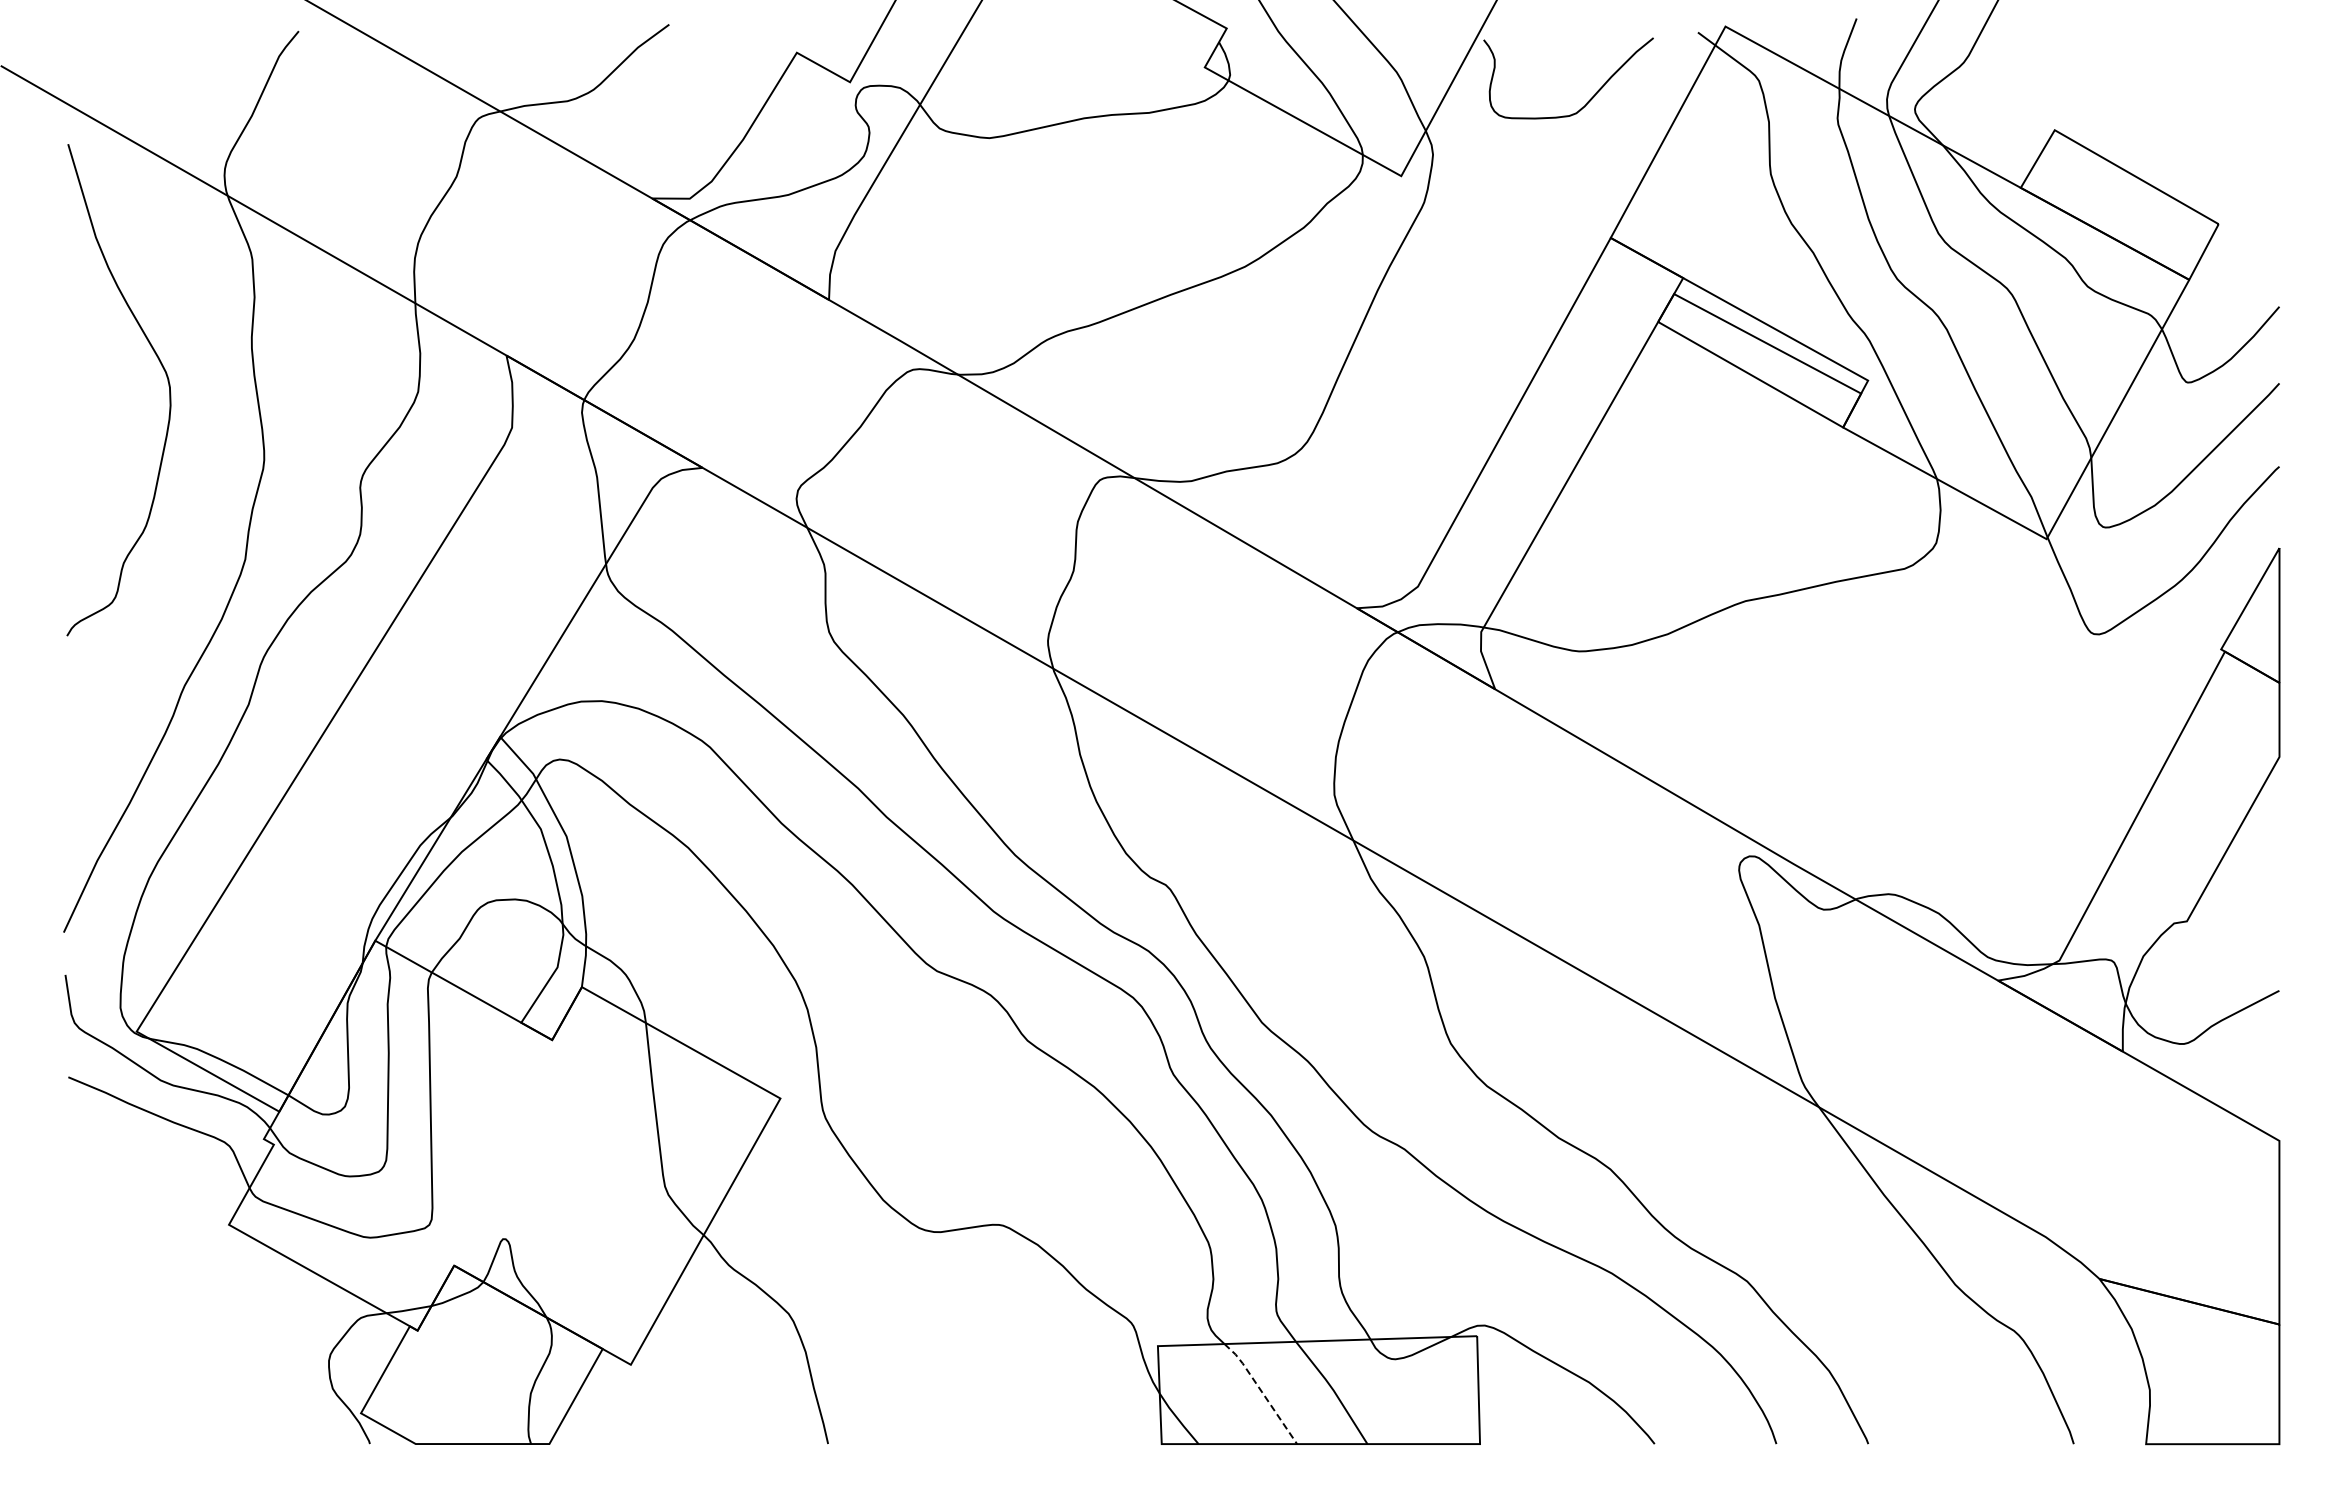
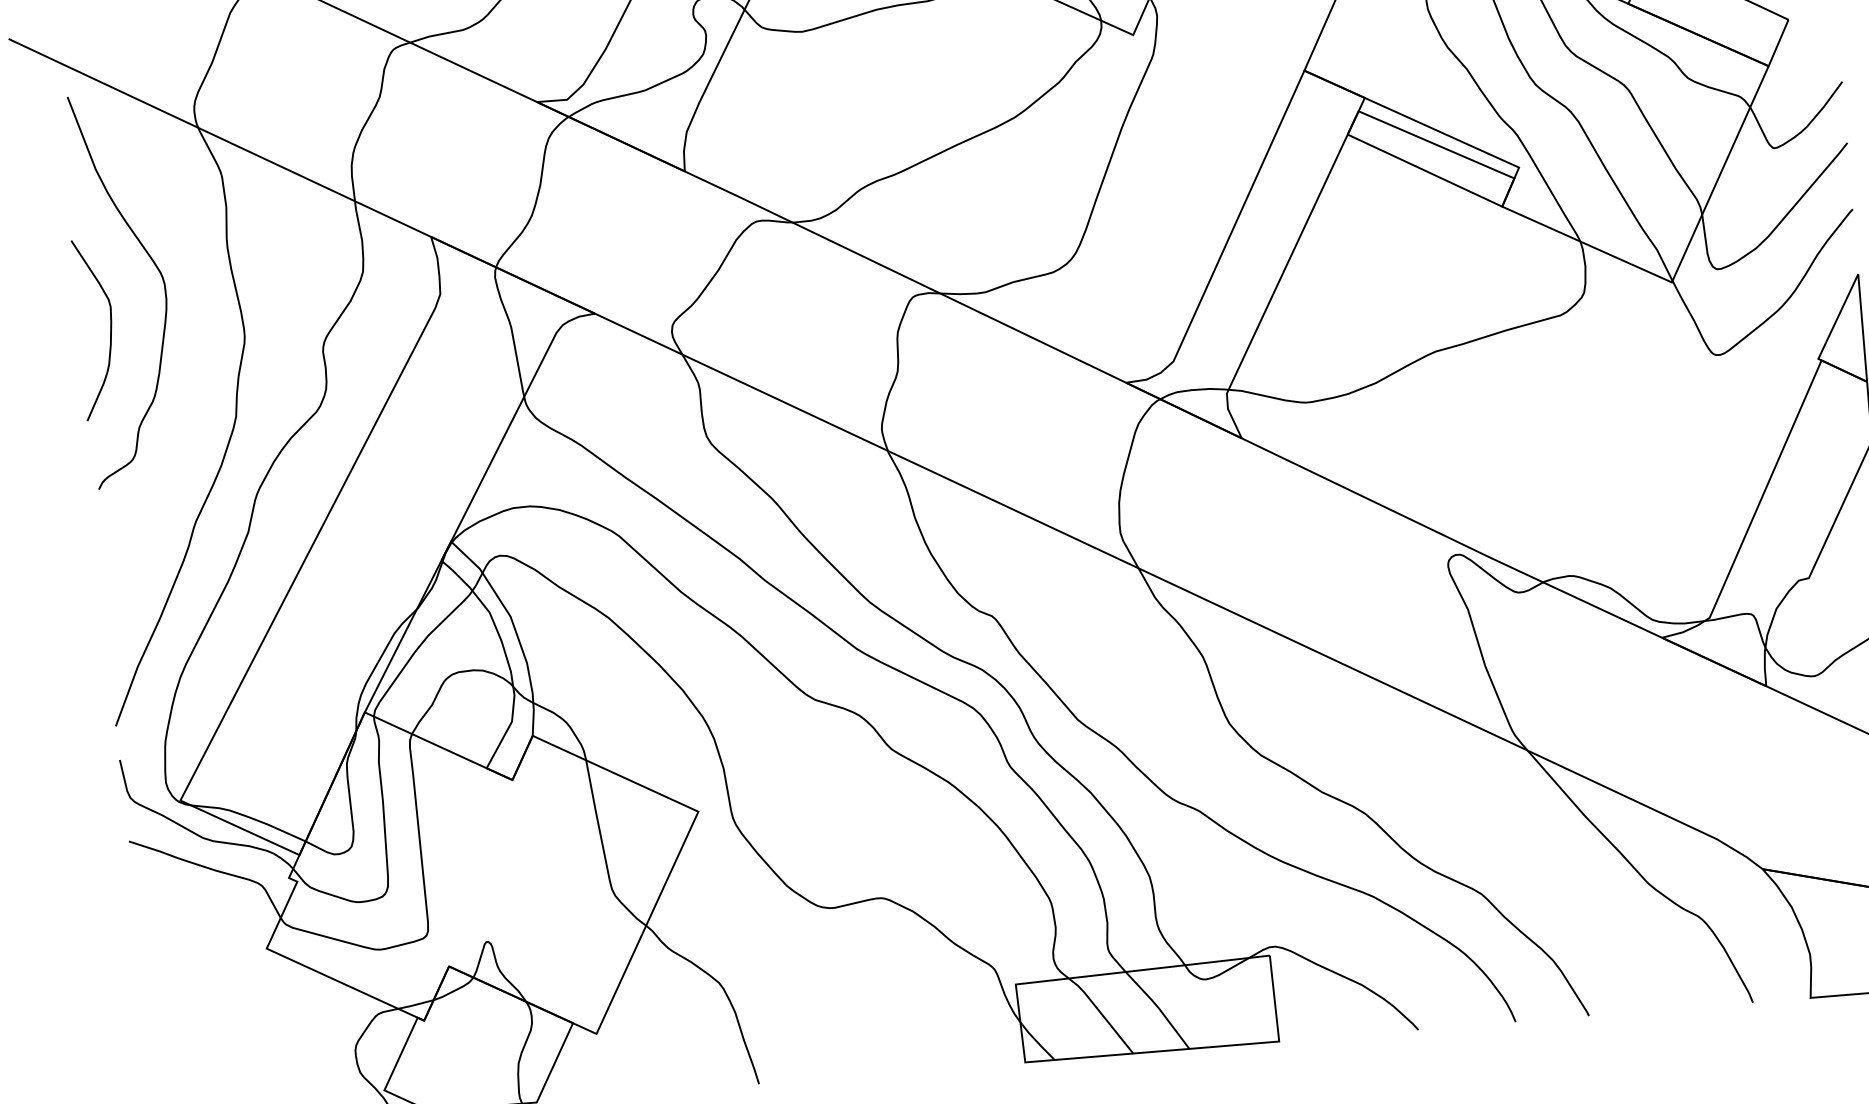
curve: (97, 436) -> (110, 328), added
line: (1261, 1391) -> (1101, 1013), dashed -> solid

